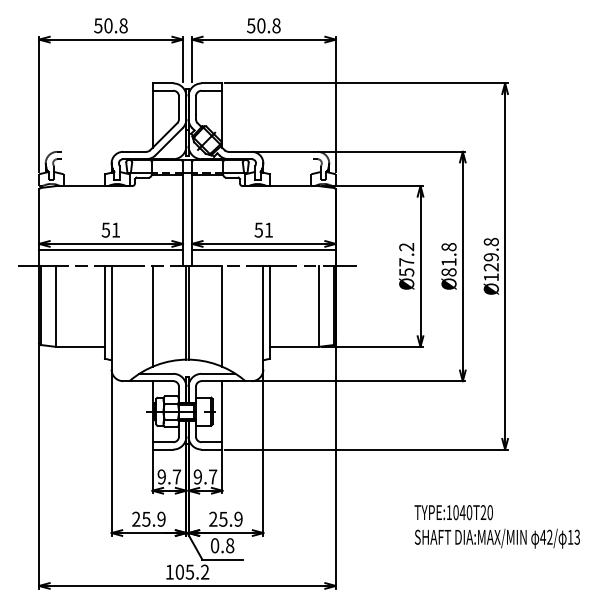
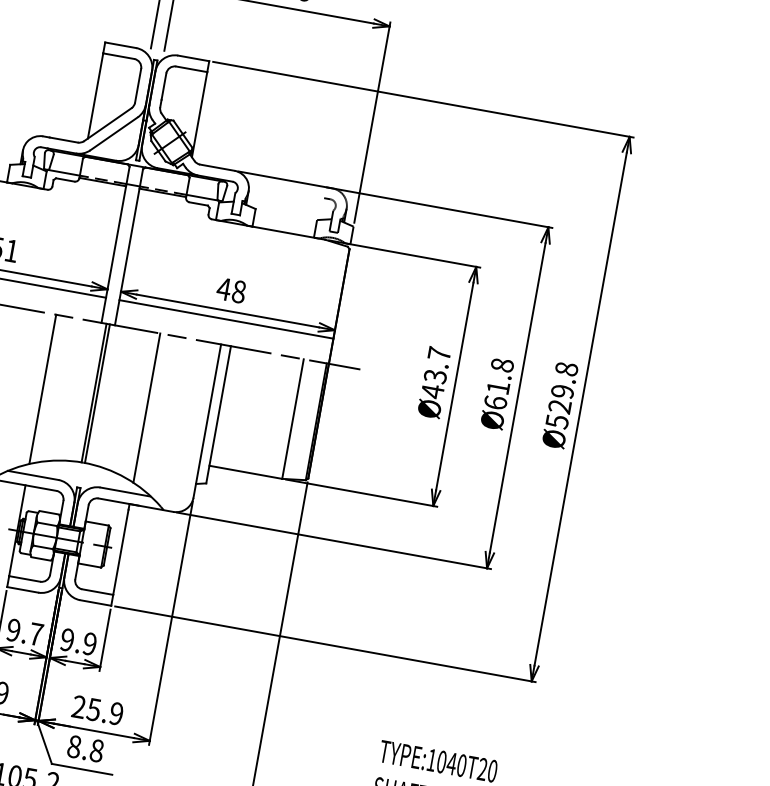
text: (263, 229) -> (231, 289), 51 -> 48
text: (406, 259) -> (435, 372), Ø57.2 -> Ø43.7
text: (448, 272) -> (494, 402), Ø81.8 -> Ø61.8
text: (491, 277) -> (557, 421), Ø129.8 -> Ø529.8
text: (213, 476) -> (90, 643), 9.7 -> 9.9
text: (214, 546) -> (73, 747), 0.8 -> 8.8

